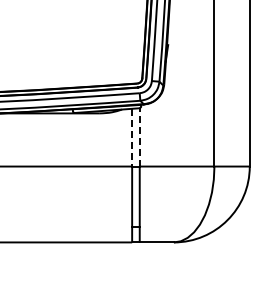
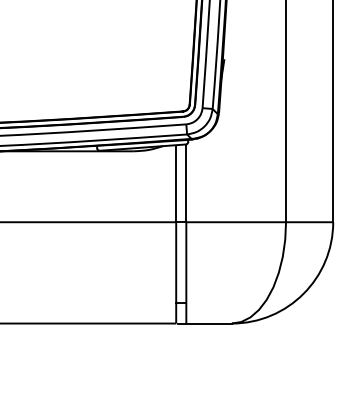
line: (132, 136) -> (176, 182), dashed -> solid
line: (139, 136) -> (186, 182), dashed -> solid

